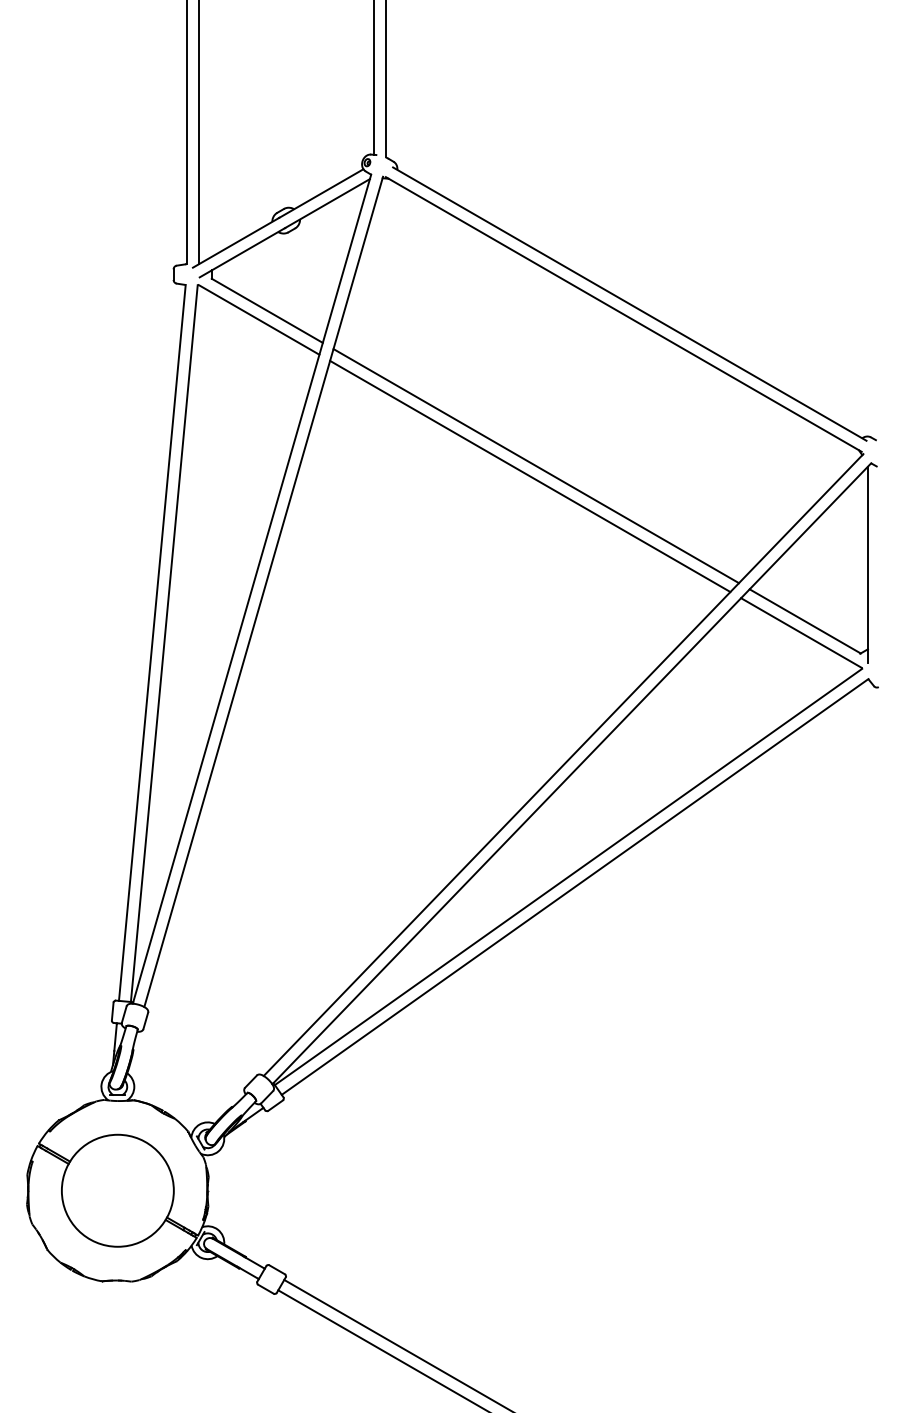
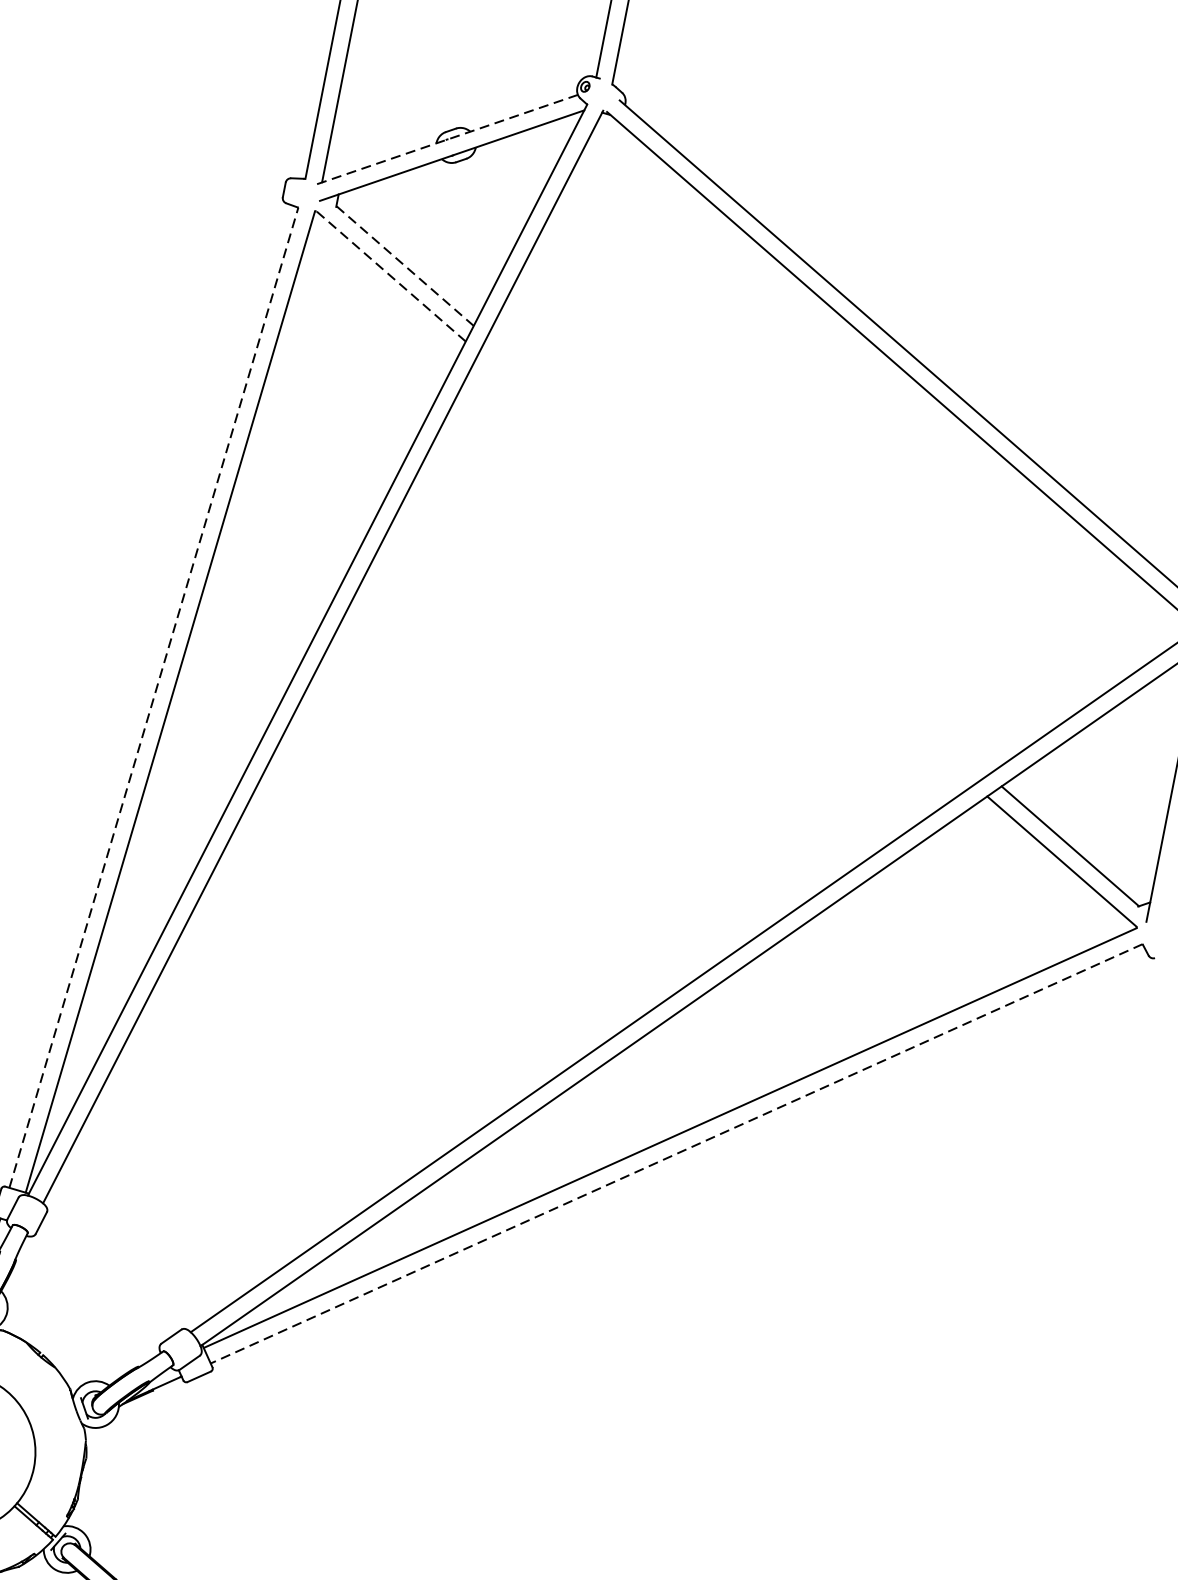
line: (277, 218) -> (444, 140), solid -> dashed
line: (266, 310) -> (404, 265), solid -> dashed
line: (259, 319) -> (391, 275), solid -> dashed
line: (535, 466) -> (736, 556), removed
line: (530, 476) -> (726, 569), removed
line: (152, 642) -> (154, 697), solid -> dashed
line: (574, 887) -> (675, 1154), solid -> dashed

